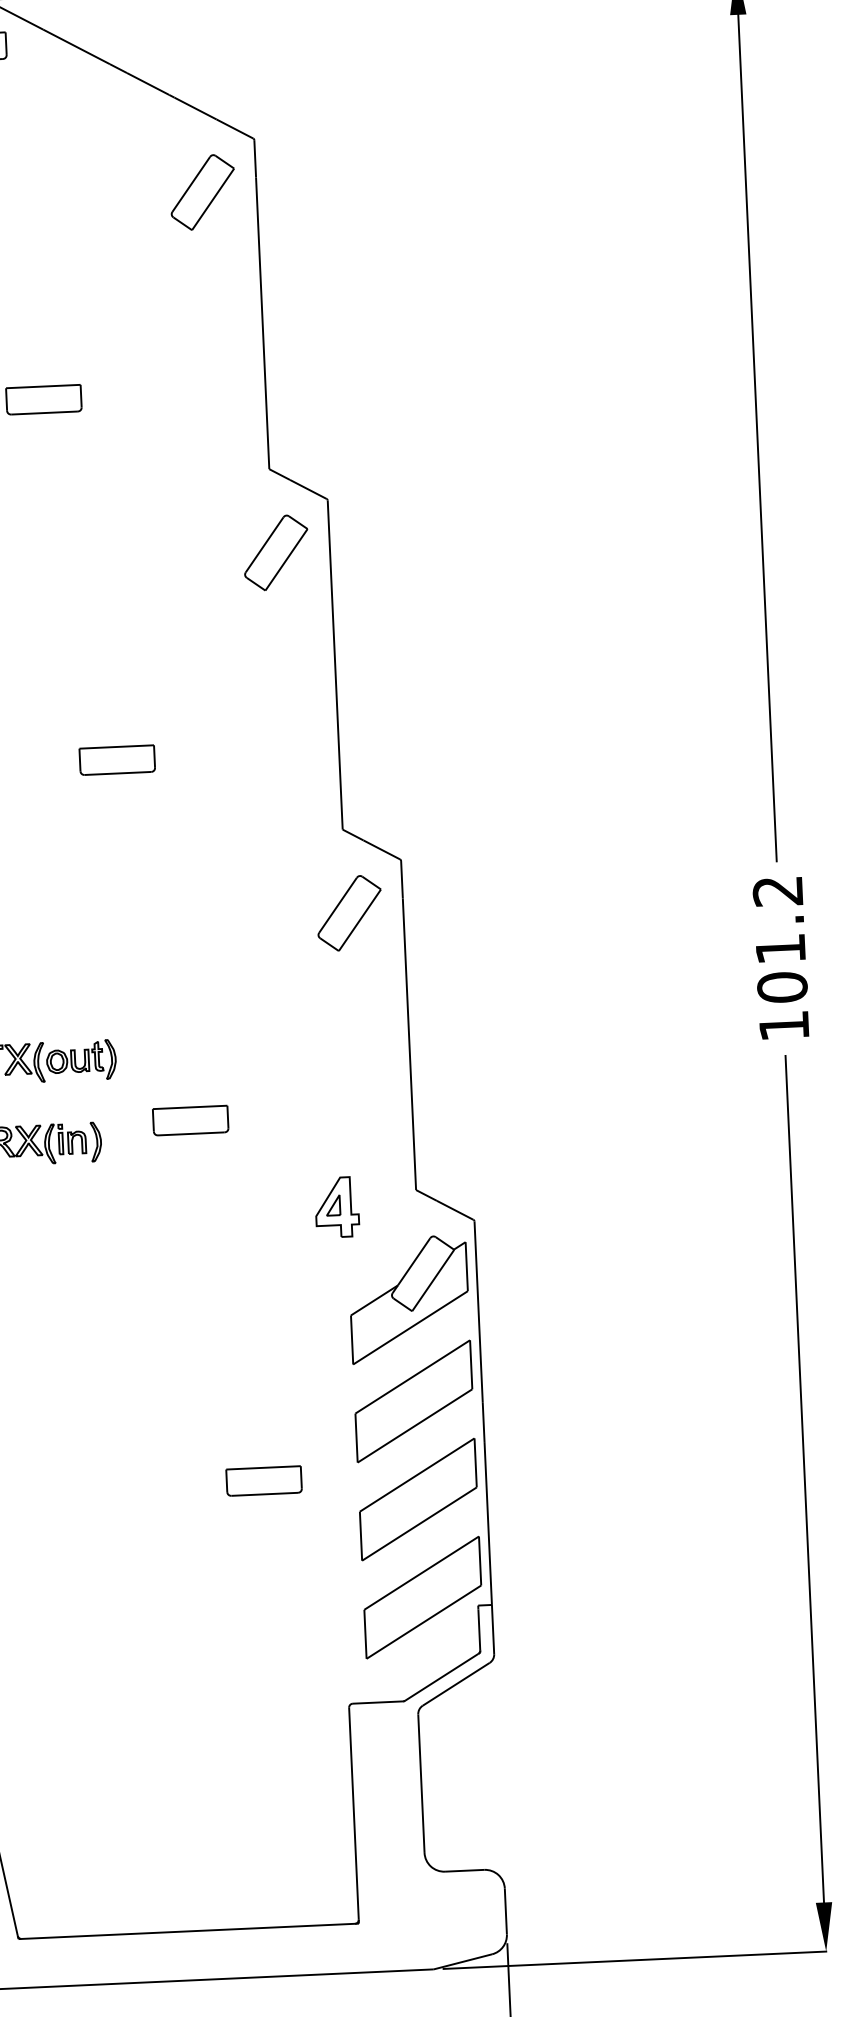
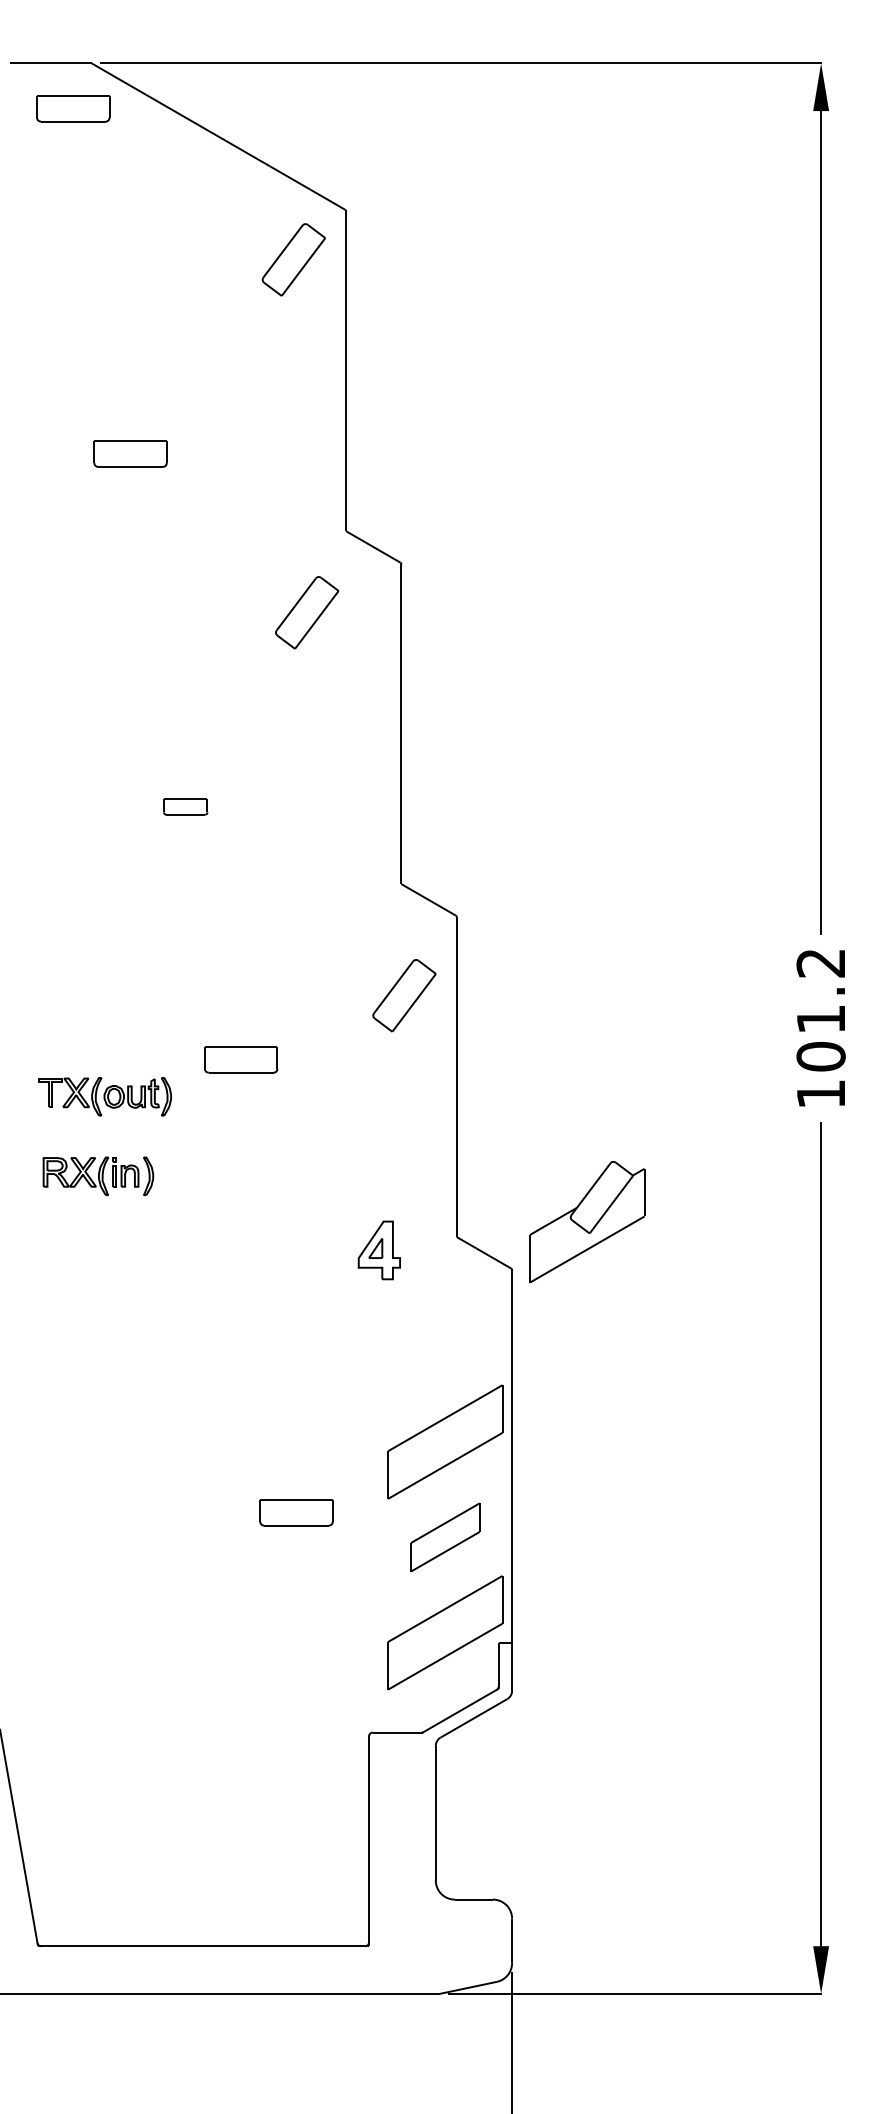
part: (276, 552) -> (307, 612), moved
part: (116, 759) -> (185, 806), size x0.6
part: (349, 913) -> (404, 995), moved
part: (191, 1120) -> (241, 1059), moved
part: (409, 1300) -> (587, 1222), moved
part: (418, 1499) -> (445, 1537), size x0.6

